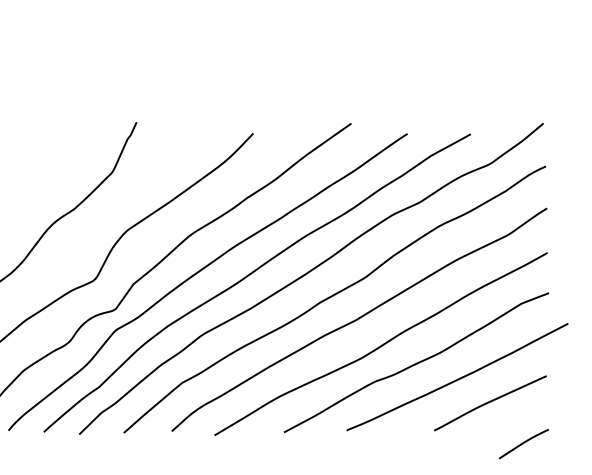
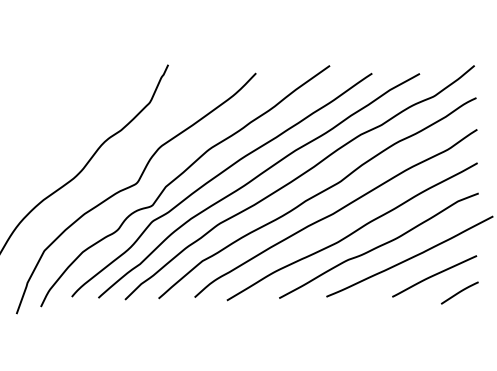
line: (523, 443) -> (459, 292), moved

